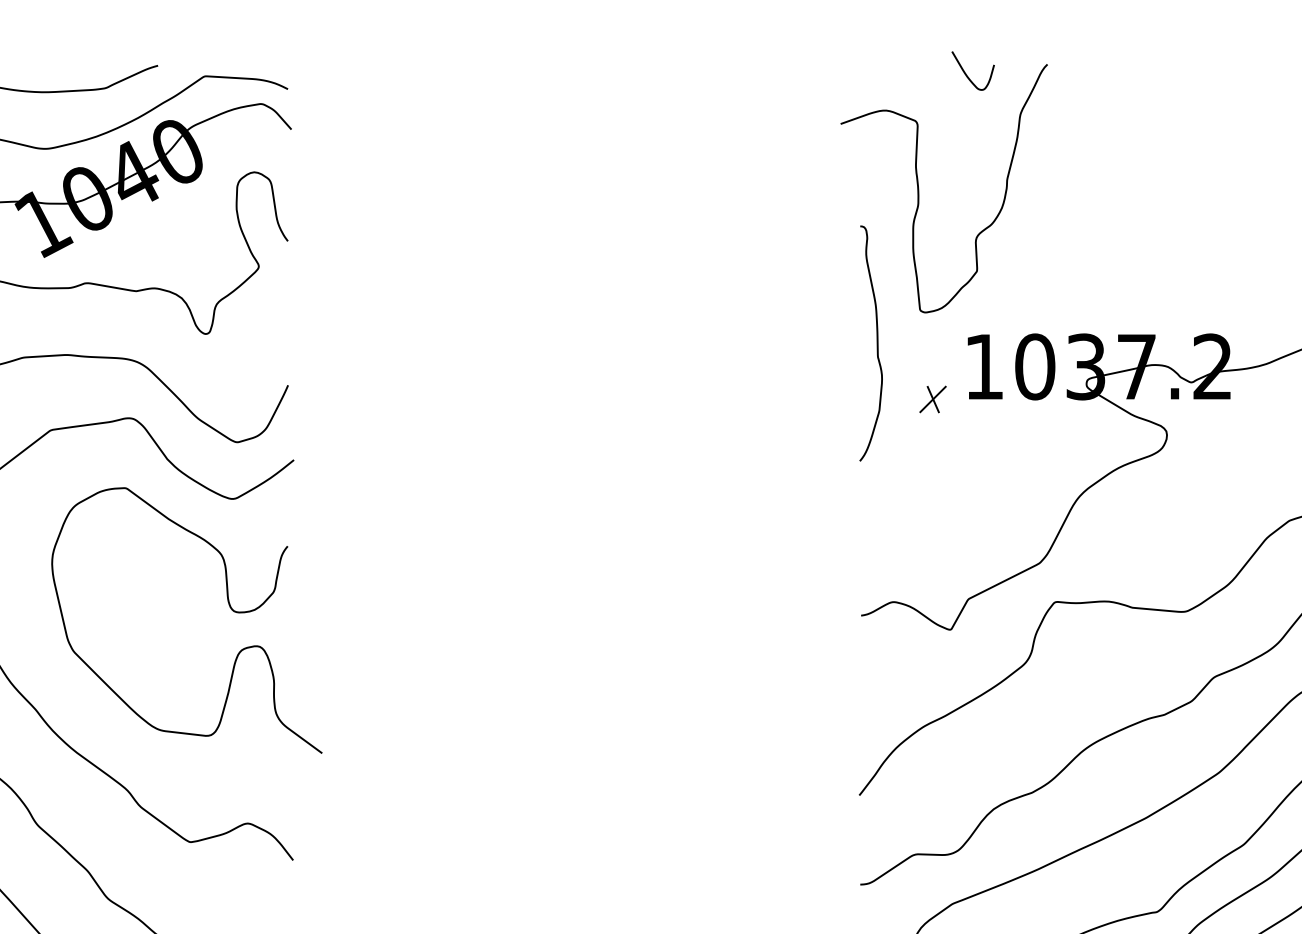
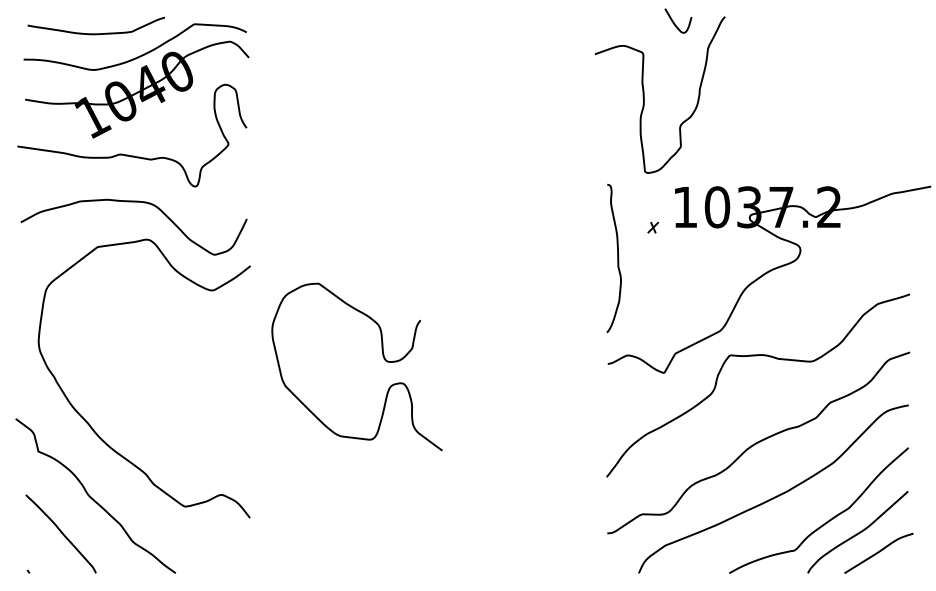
curve: (876, 343) -> (617, 258), moved
part: (933, 398) -> (653, 227), size x0.6
curve: (227, 603) -> (382, 356), moved

